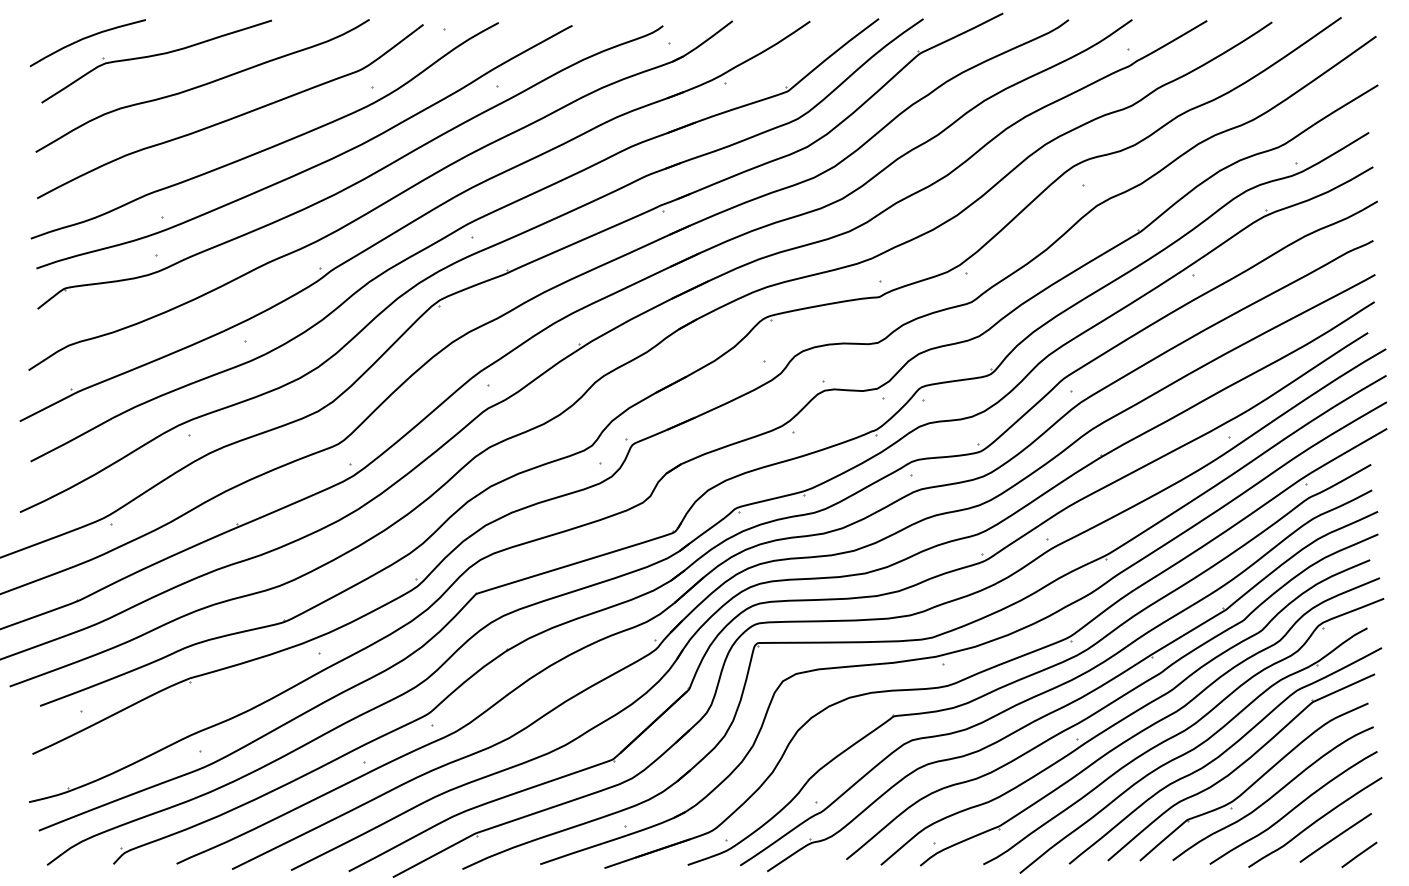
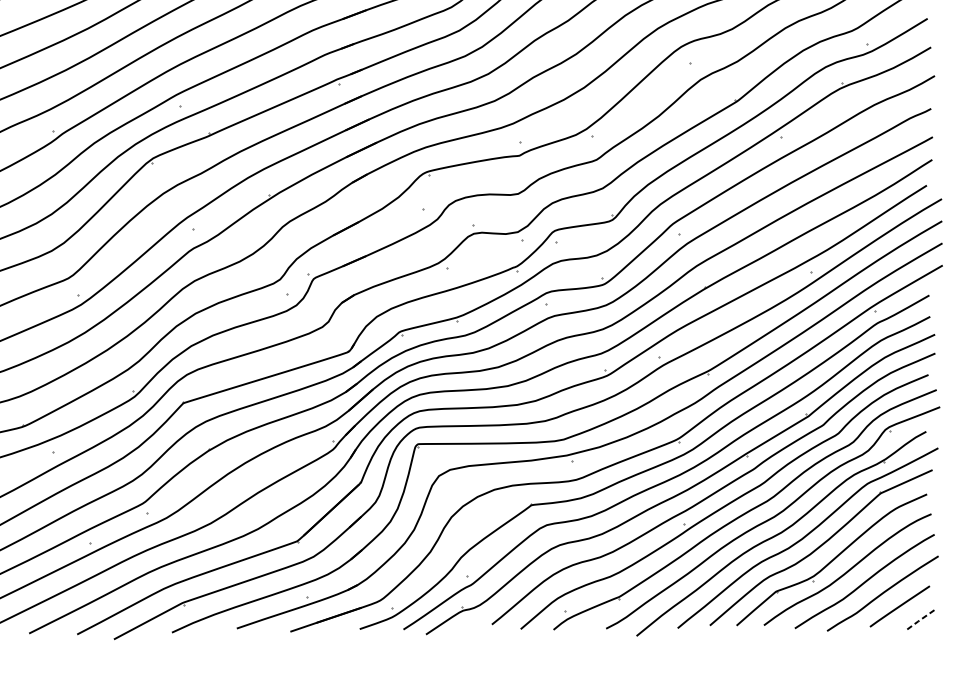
line: (1358, 855) -> (918, 621), solid -> dashed

